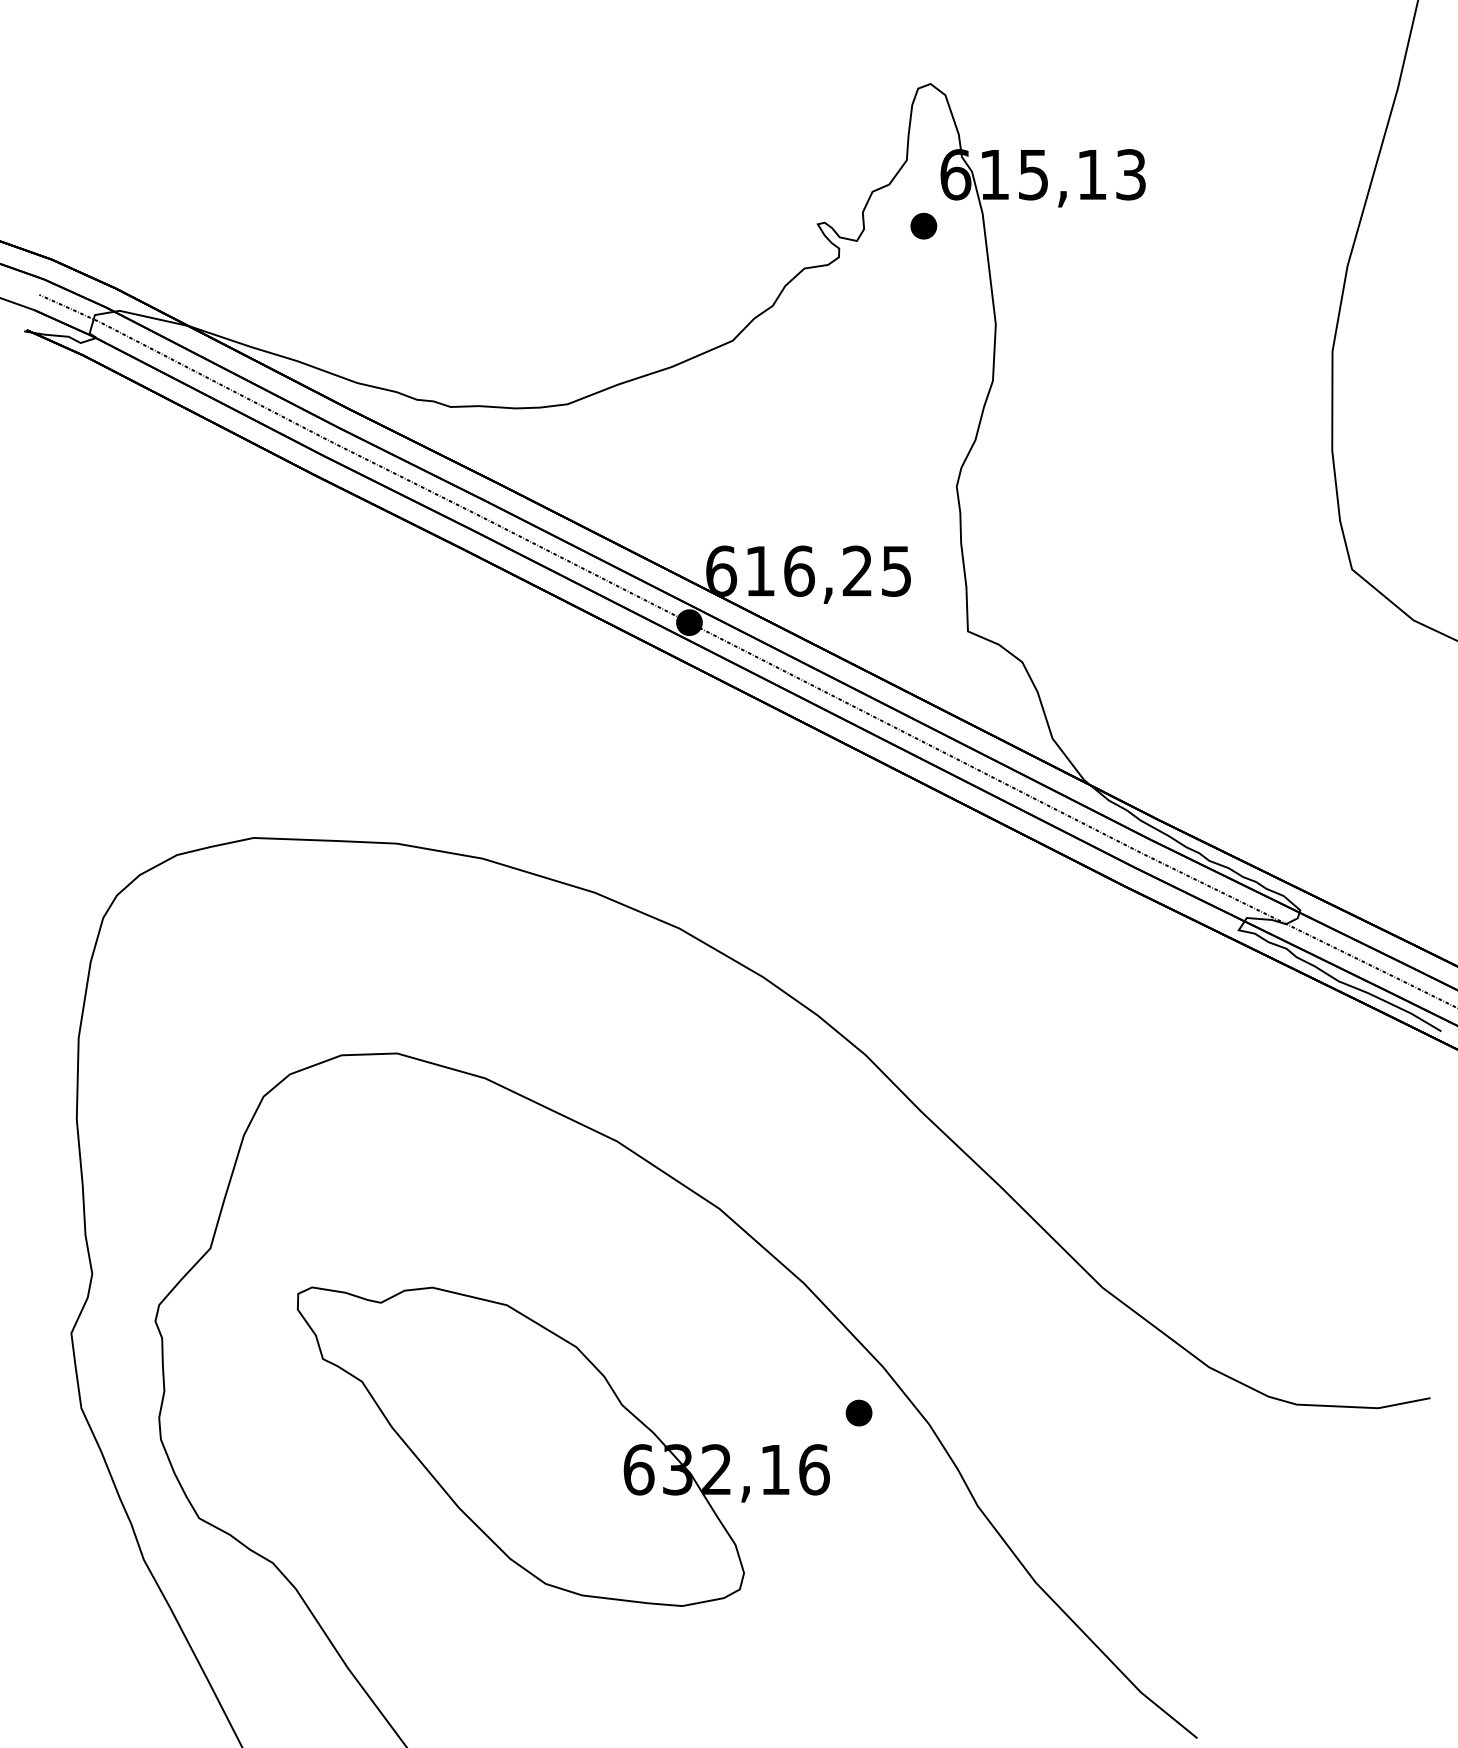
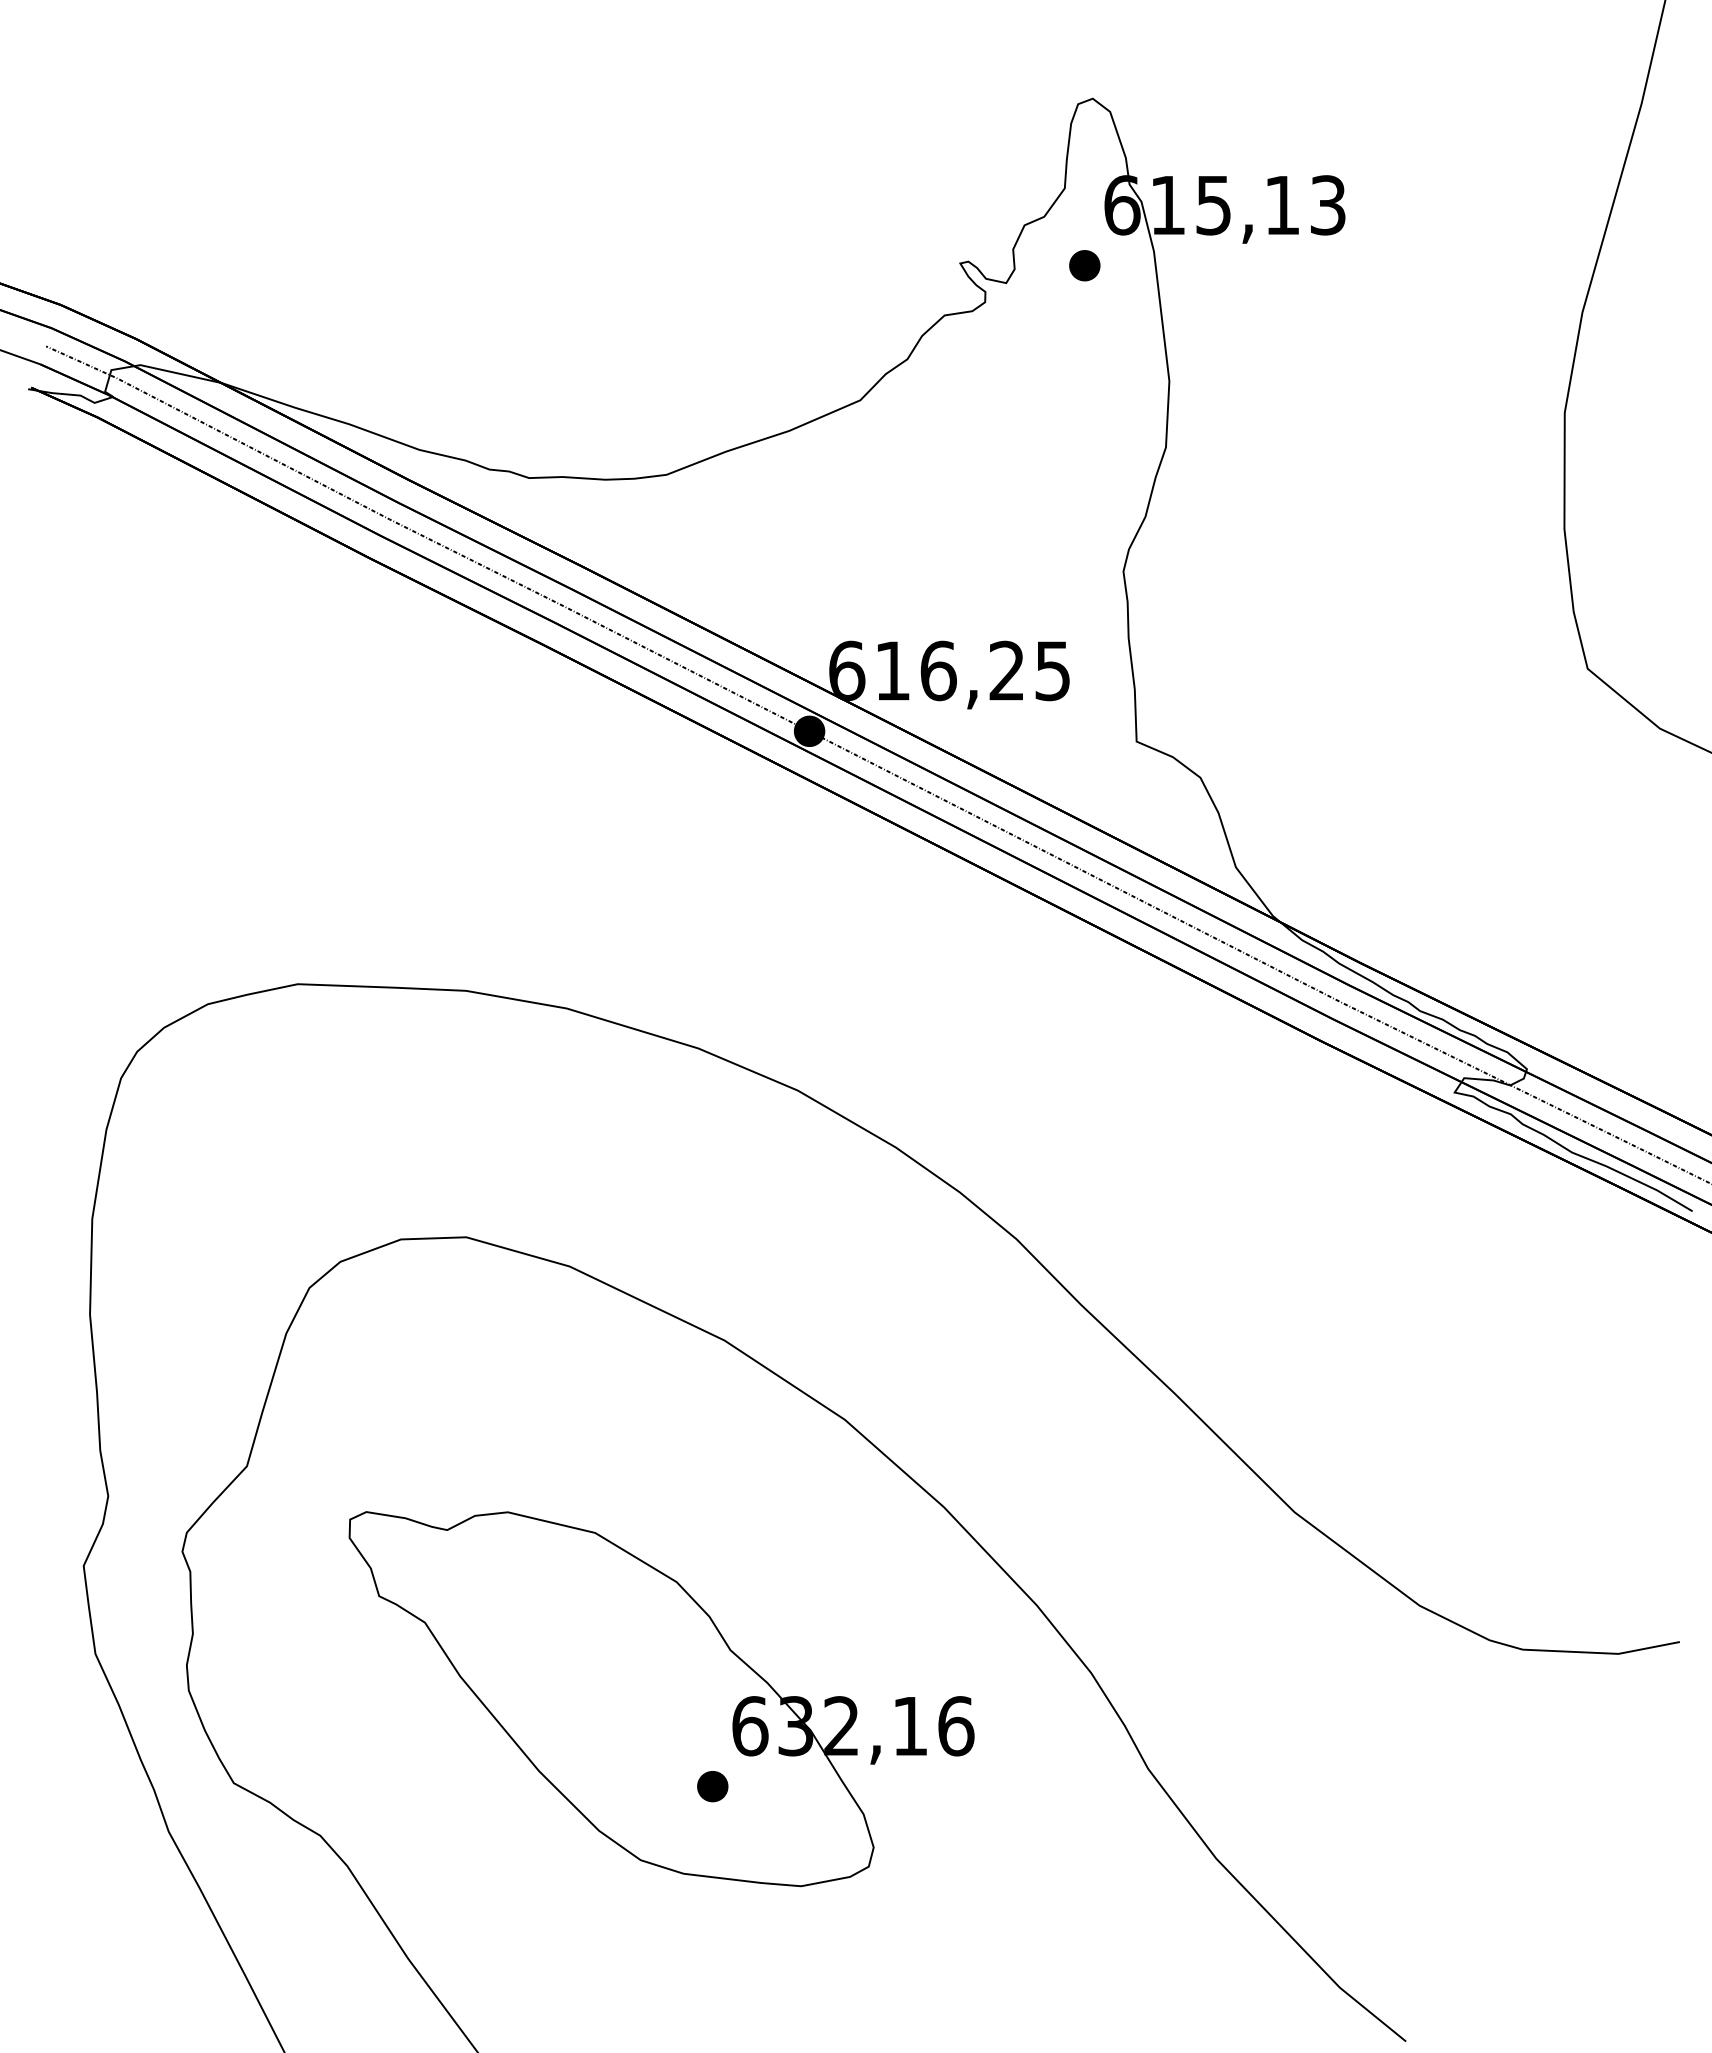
part: (858, 1412) -> (712, 1786), moved

